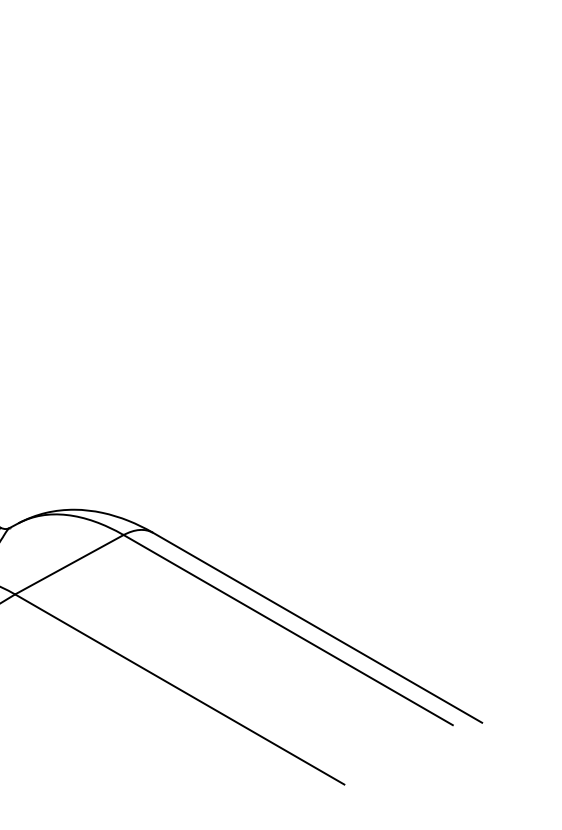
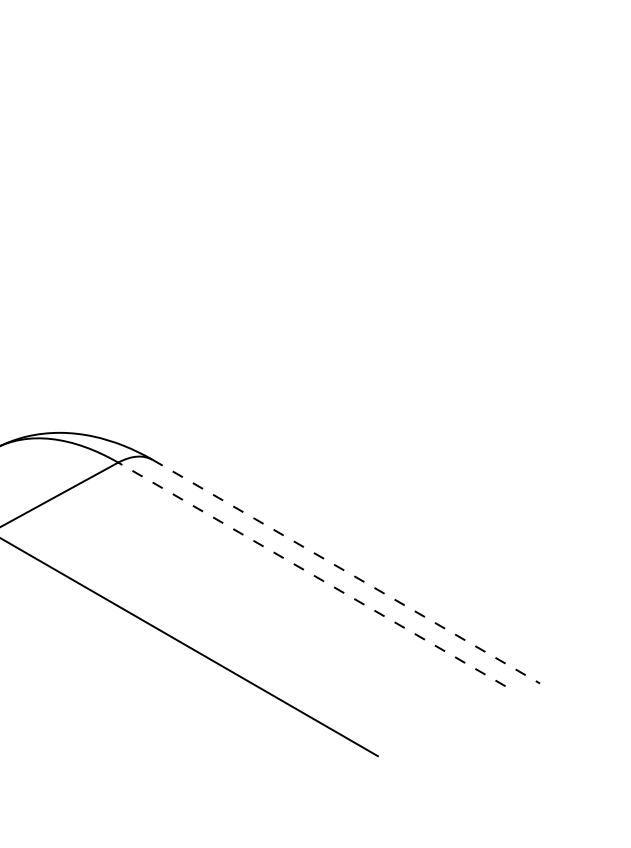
line: (317, 627) -> (346, 571), solid -> dashed
line: (287, 629) -> (311, 573), solid -> dashed

